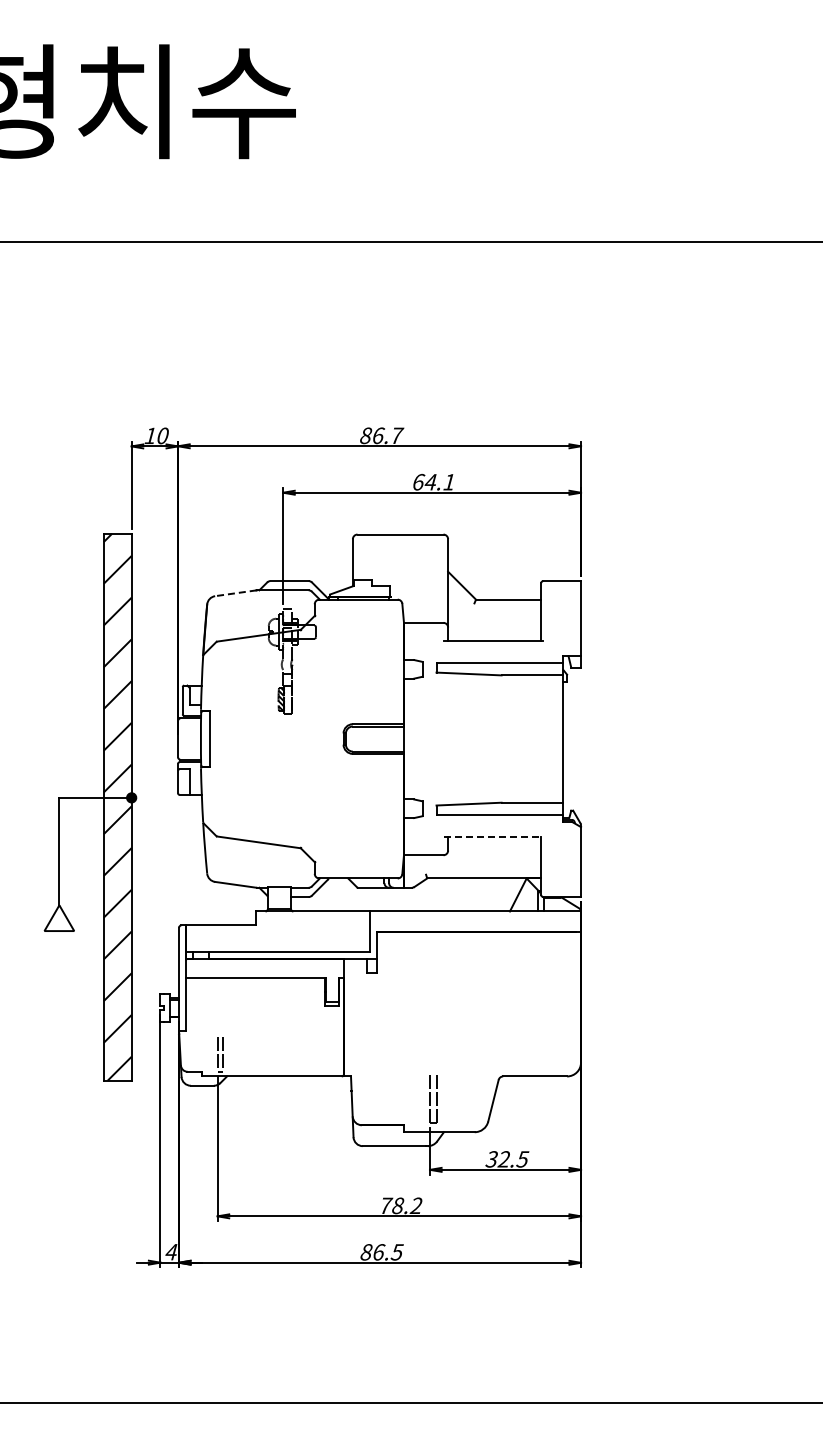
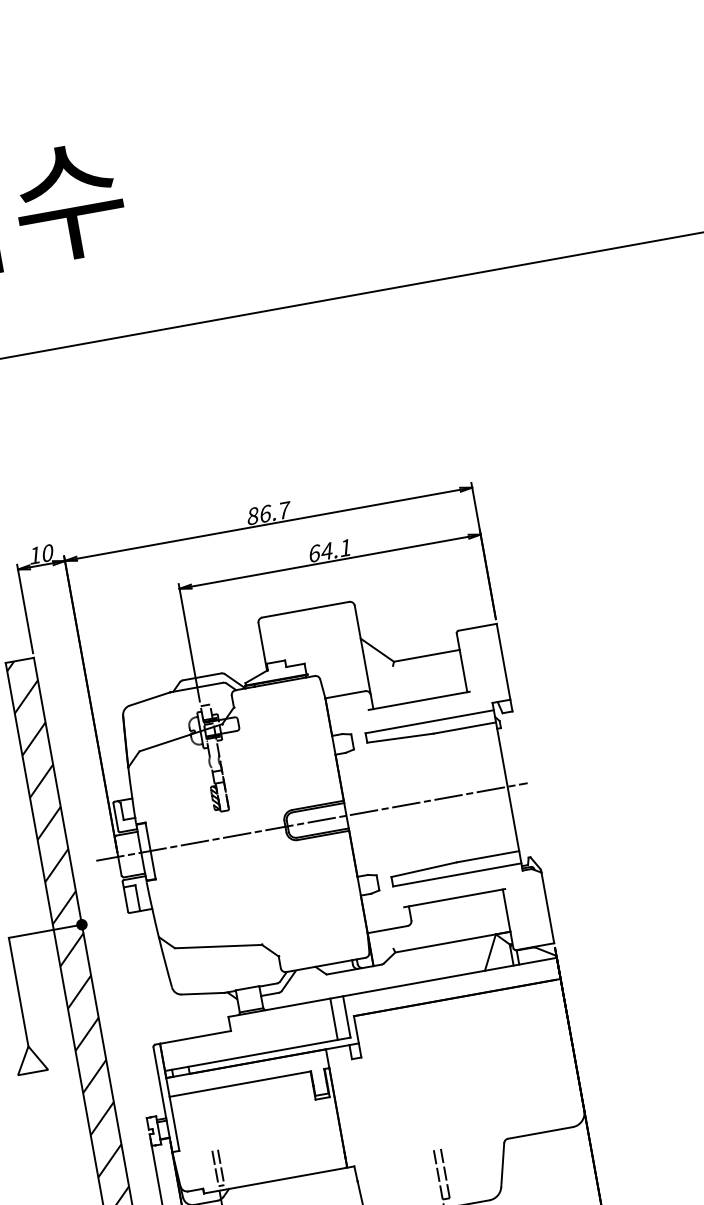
line: (235, 593) -> (149, 699), dashed -> solid
line: (369, 739) -> (311, 822), added
line: (493, 836) -> (454, 897), dashed -> solid
line: (356, 931) -> (333, 1018), added

